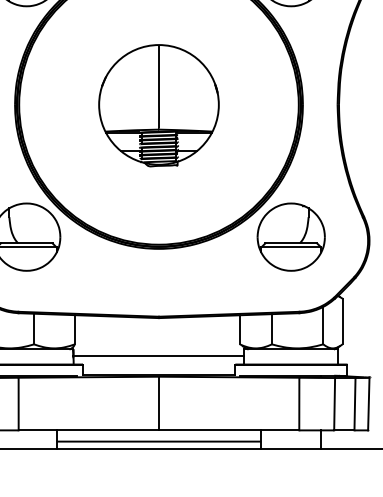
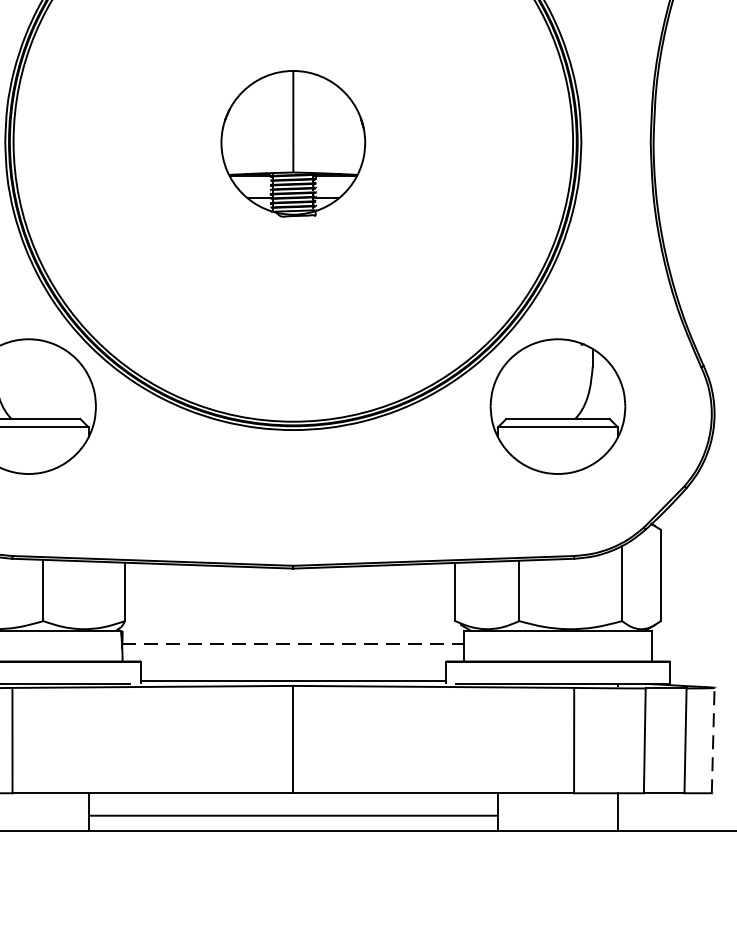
part: (158, 105) -> (292, 143), size x0.6
line: (158, 355) -> (292, 643), solid -> dashed
line: (368, 403) -> (712, 739), solid -> dashed

